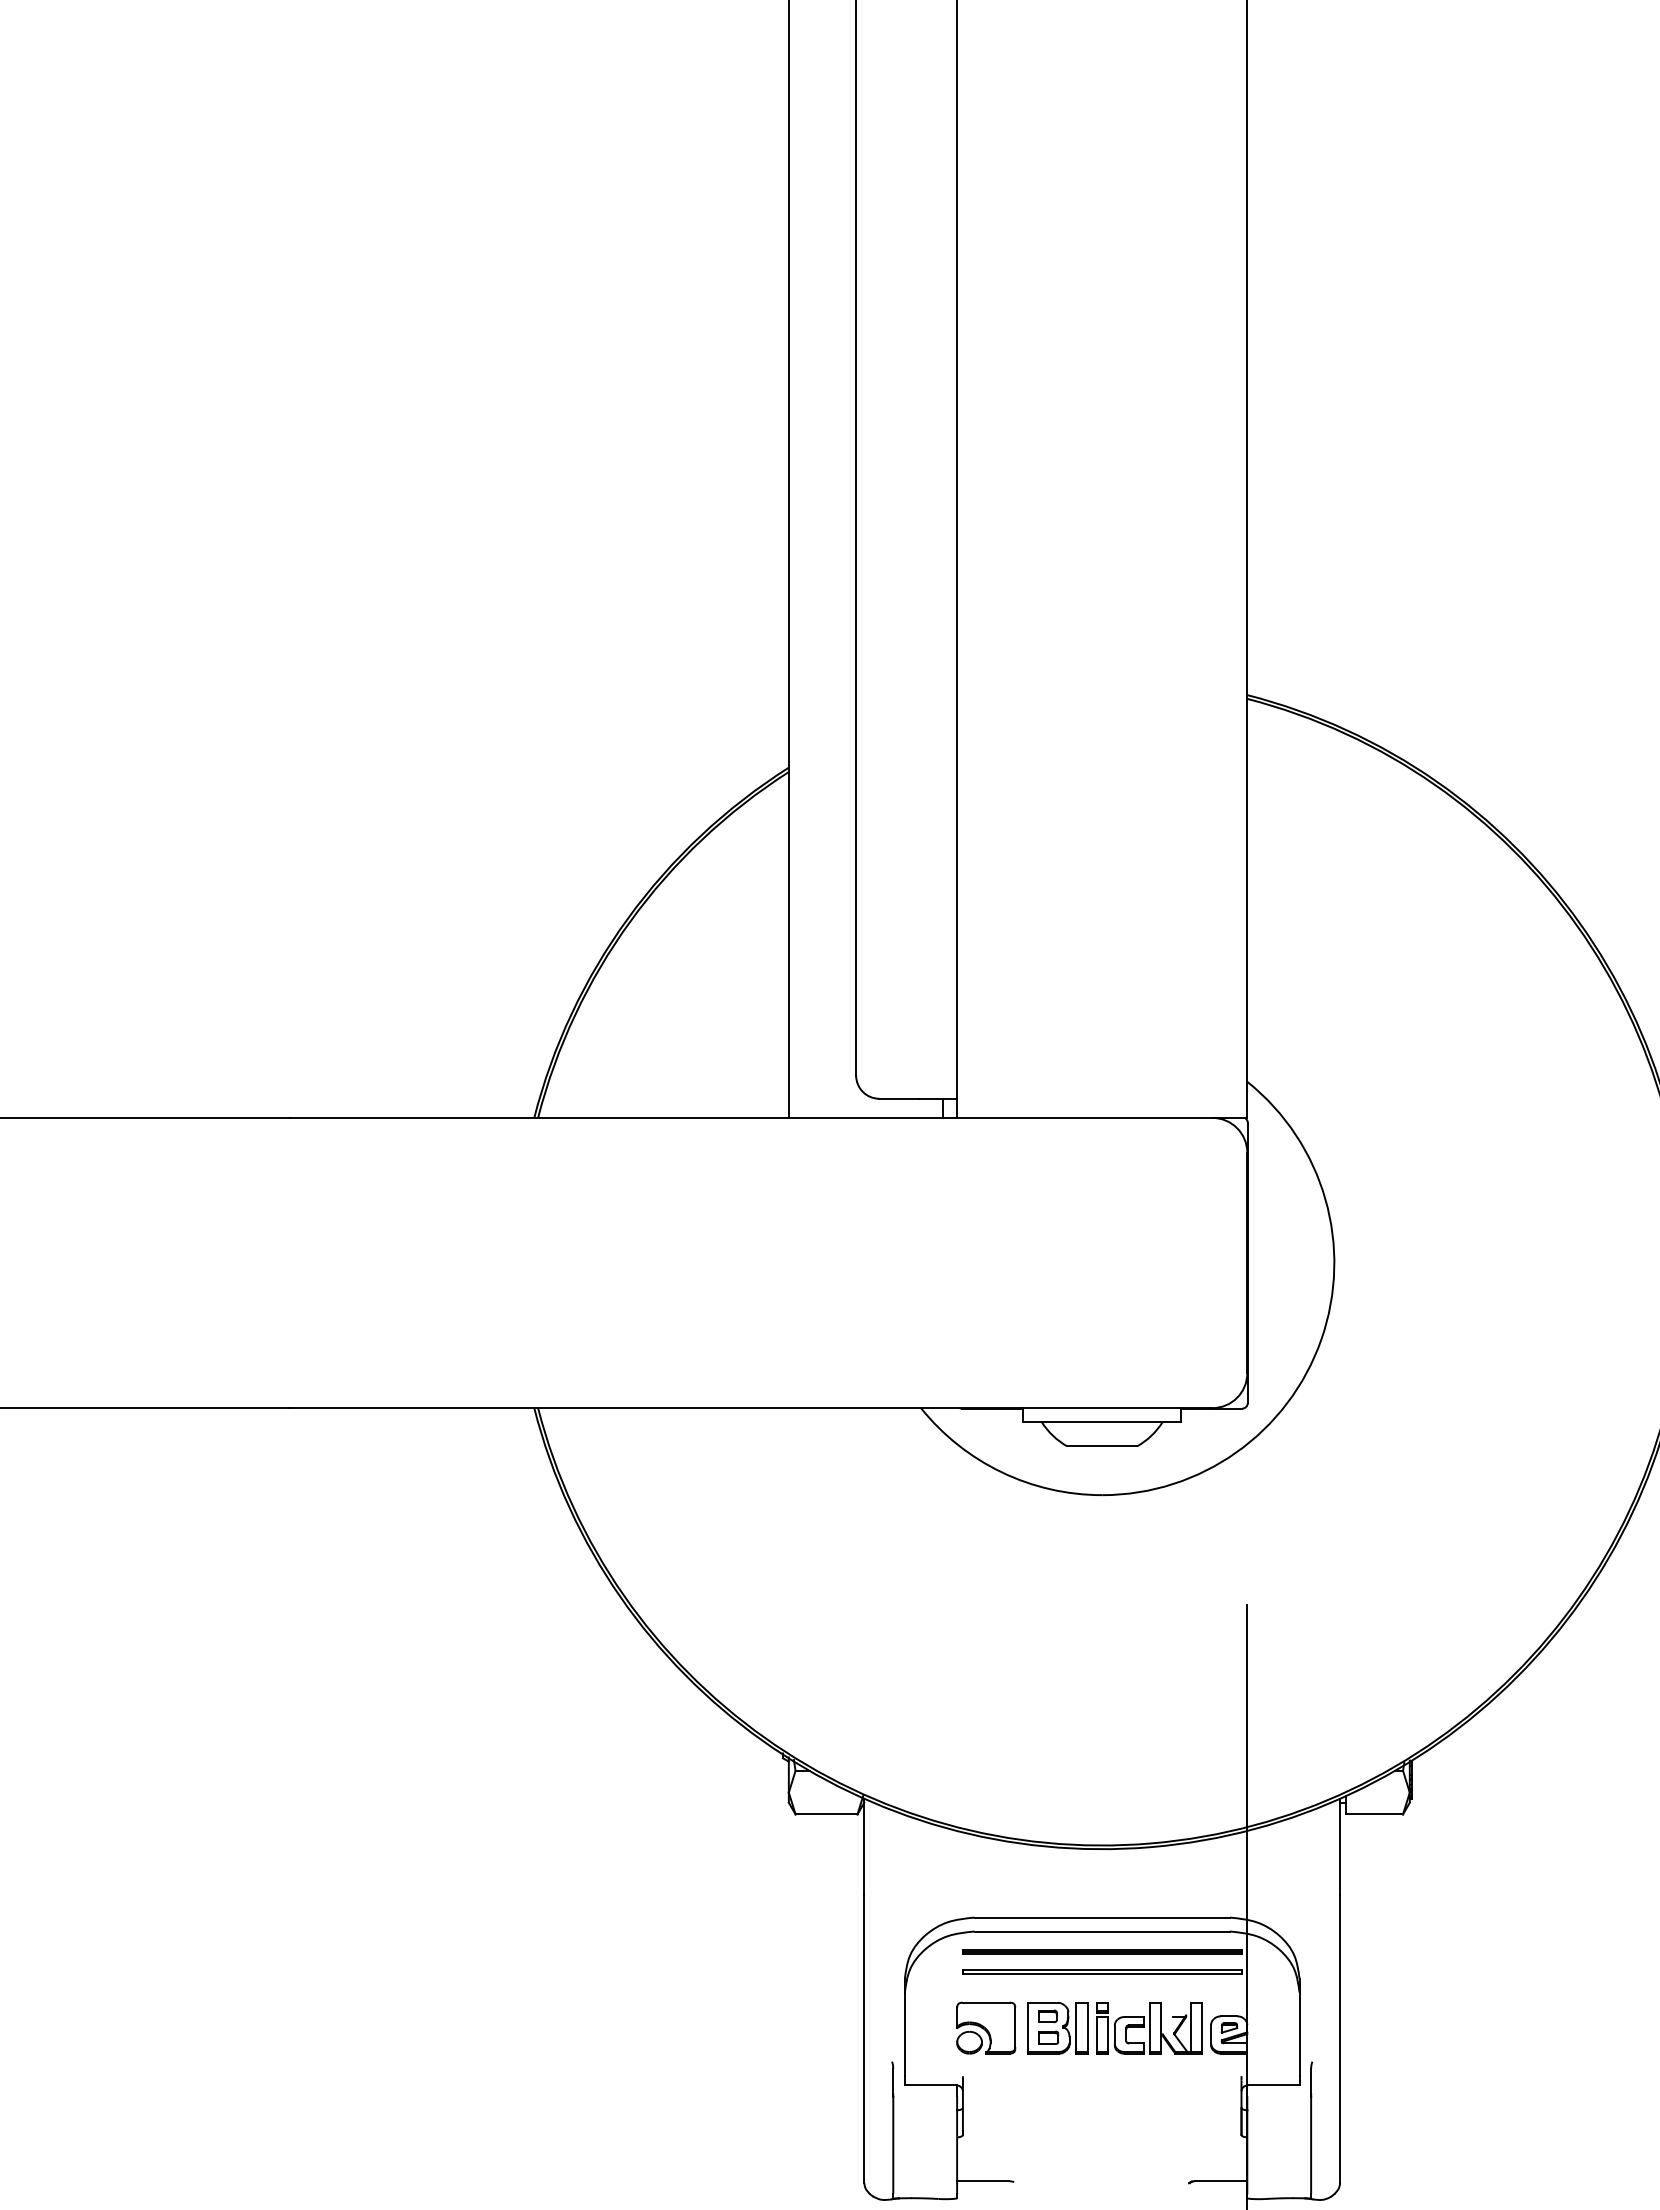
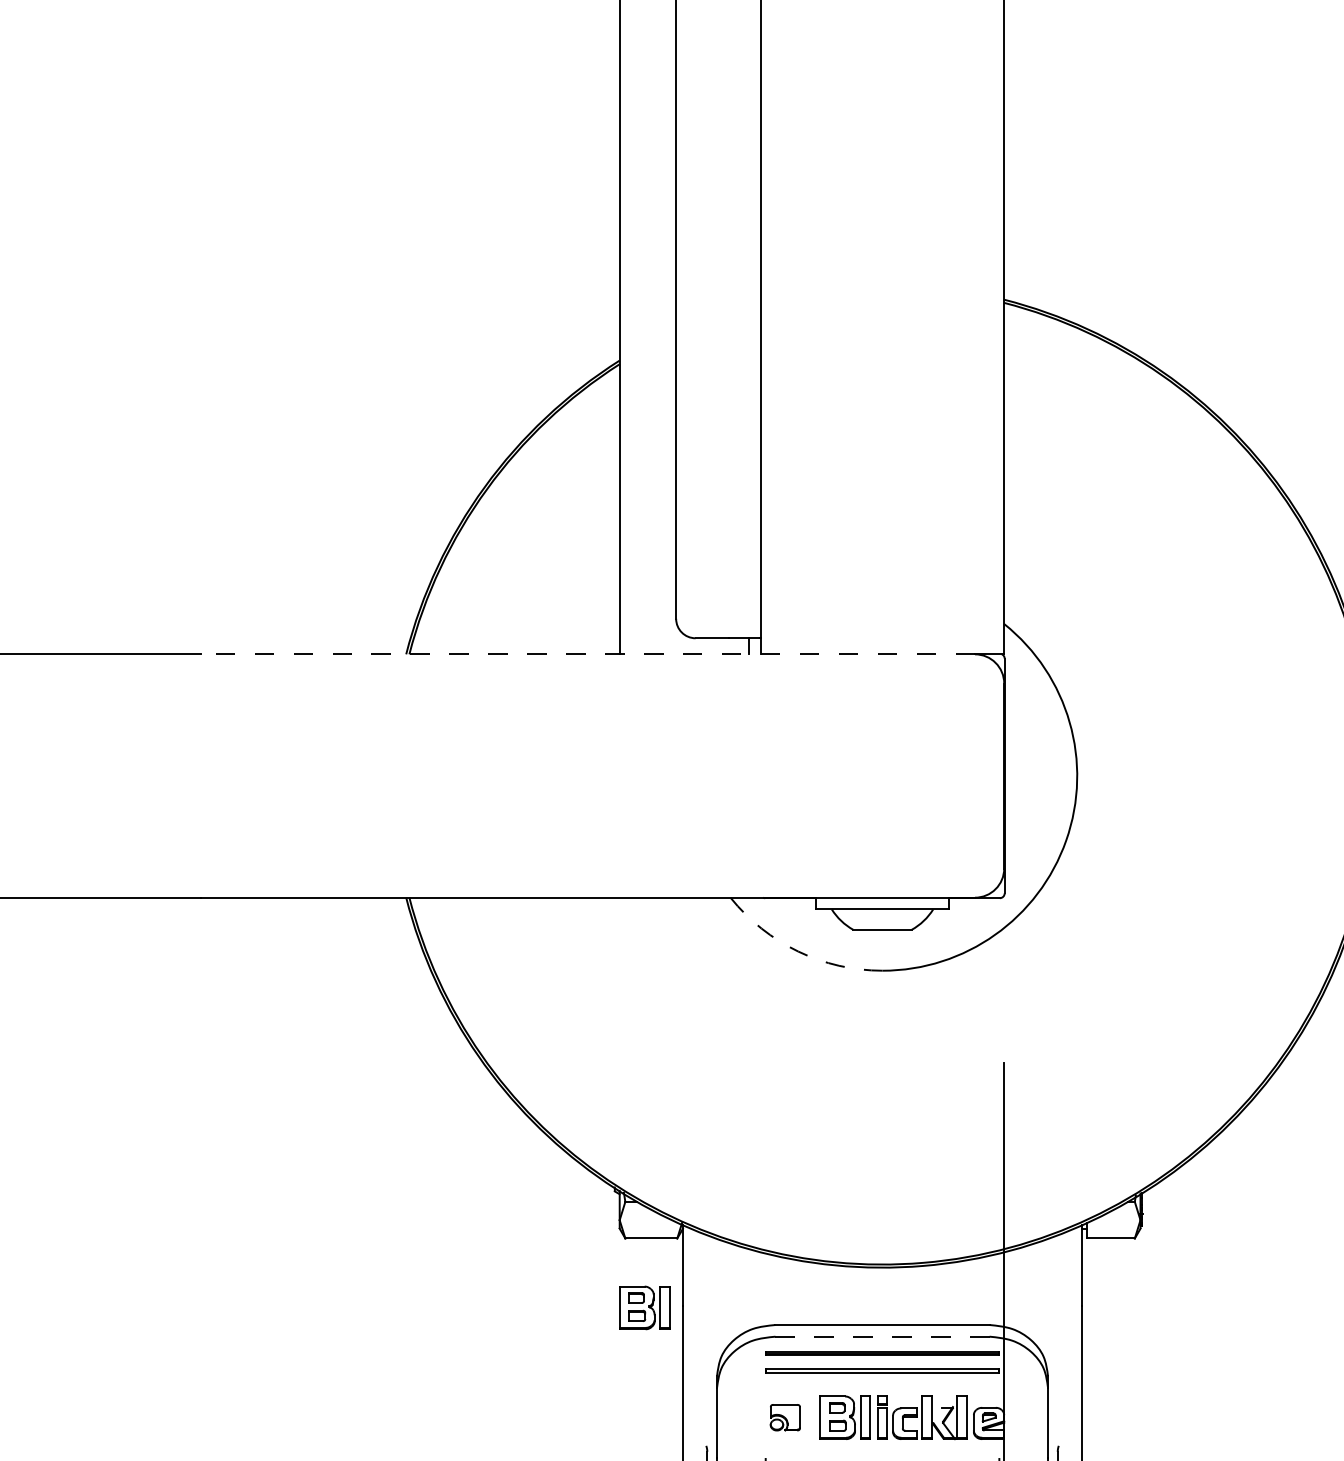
line: (750, 1117) -> (587, 653), solid -> dashed
arc: (1001, 1472) -> (798, 951), solid -> dashed
part: (818, 1896) -> (644, 1307), added
line: (1102, 1931) -> (882, 1336), solid -> dashed
part: (986, 2027) -> (785, 1417), size x0.6

